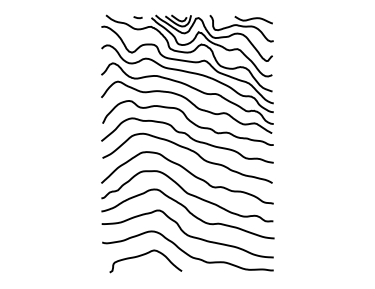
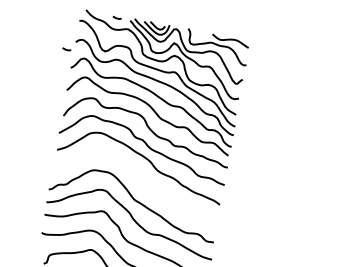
line: (93, 57) -> (66, 49), added
curve: (190, 174) -> (140, 181), removed

